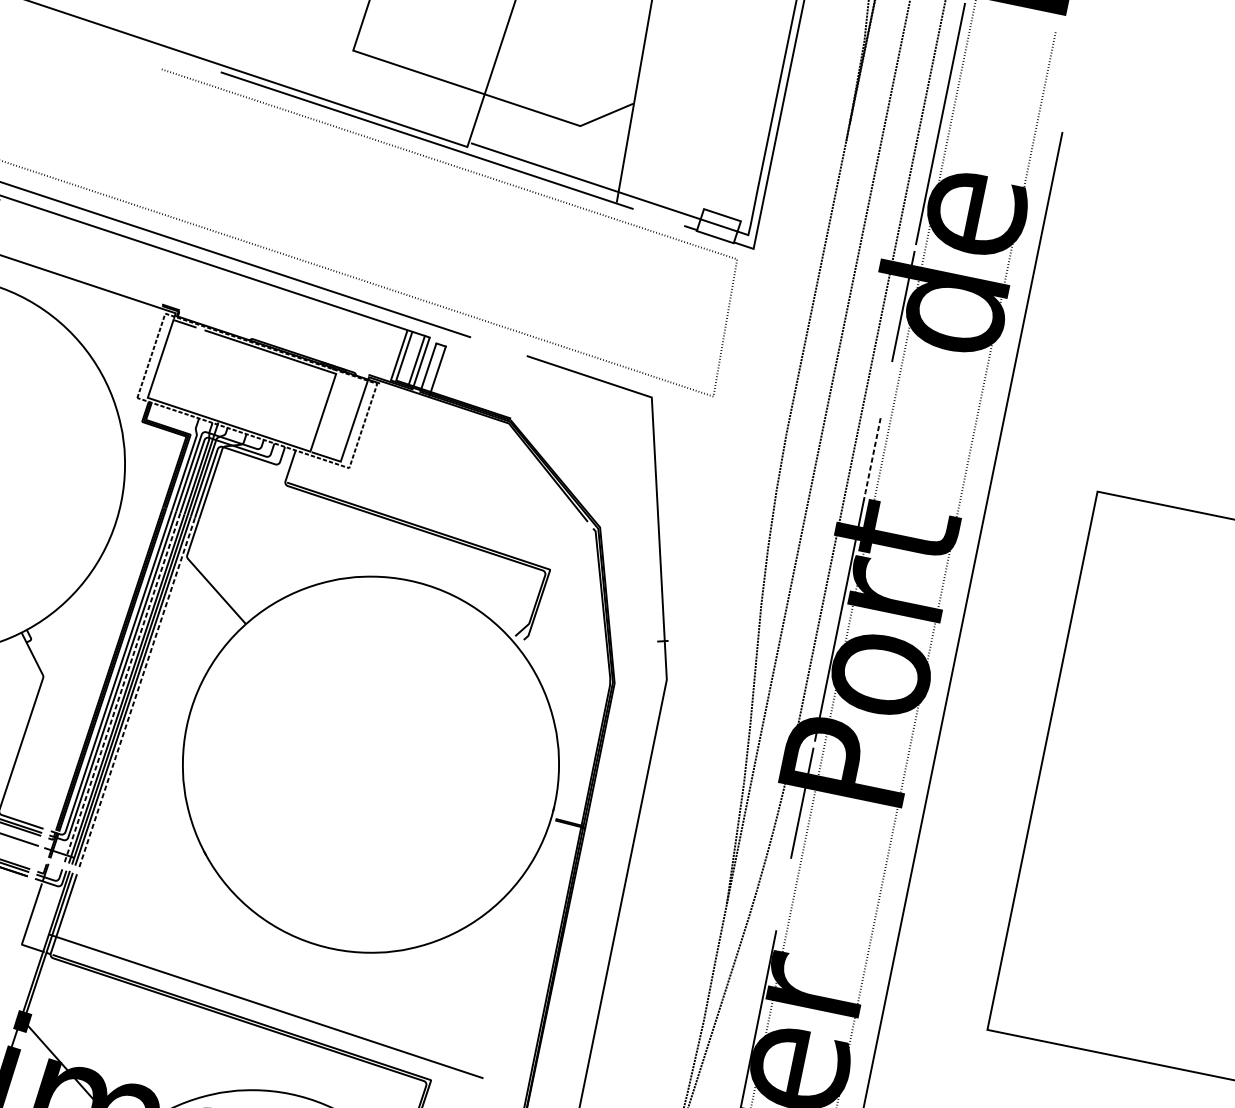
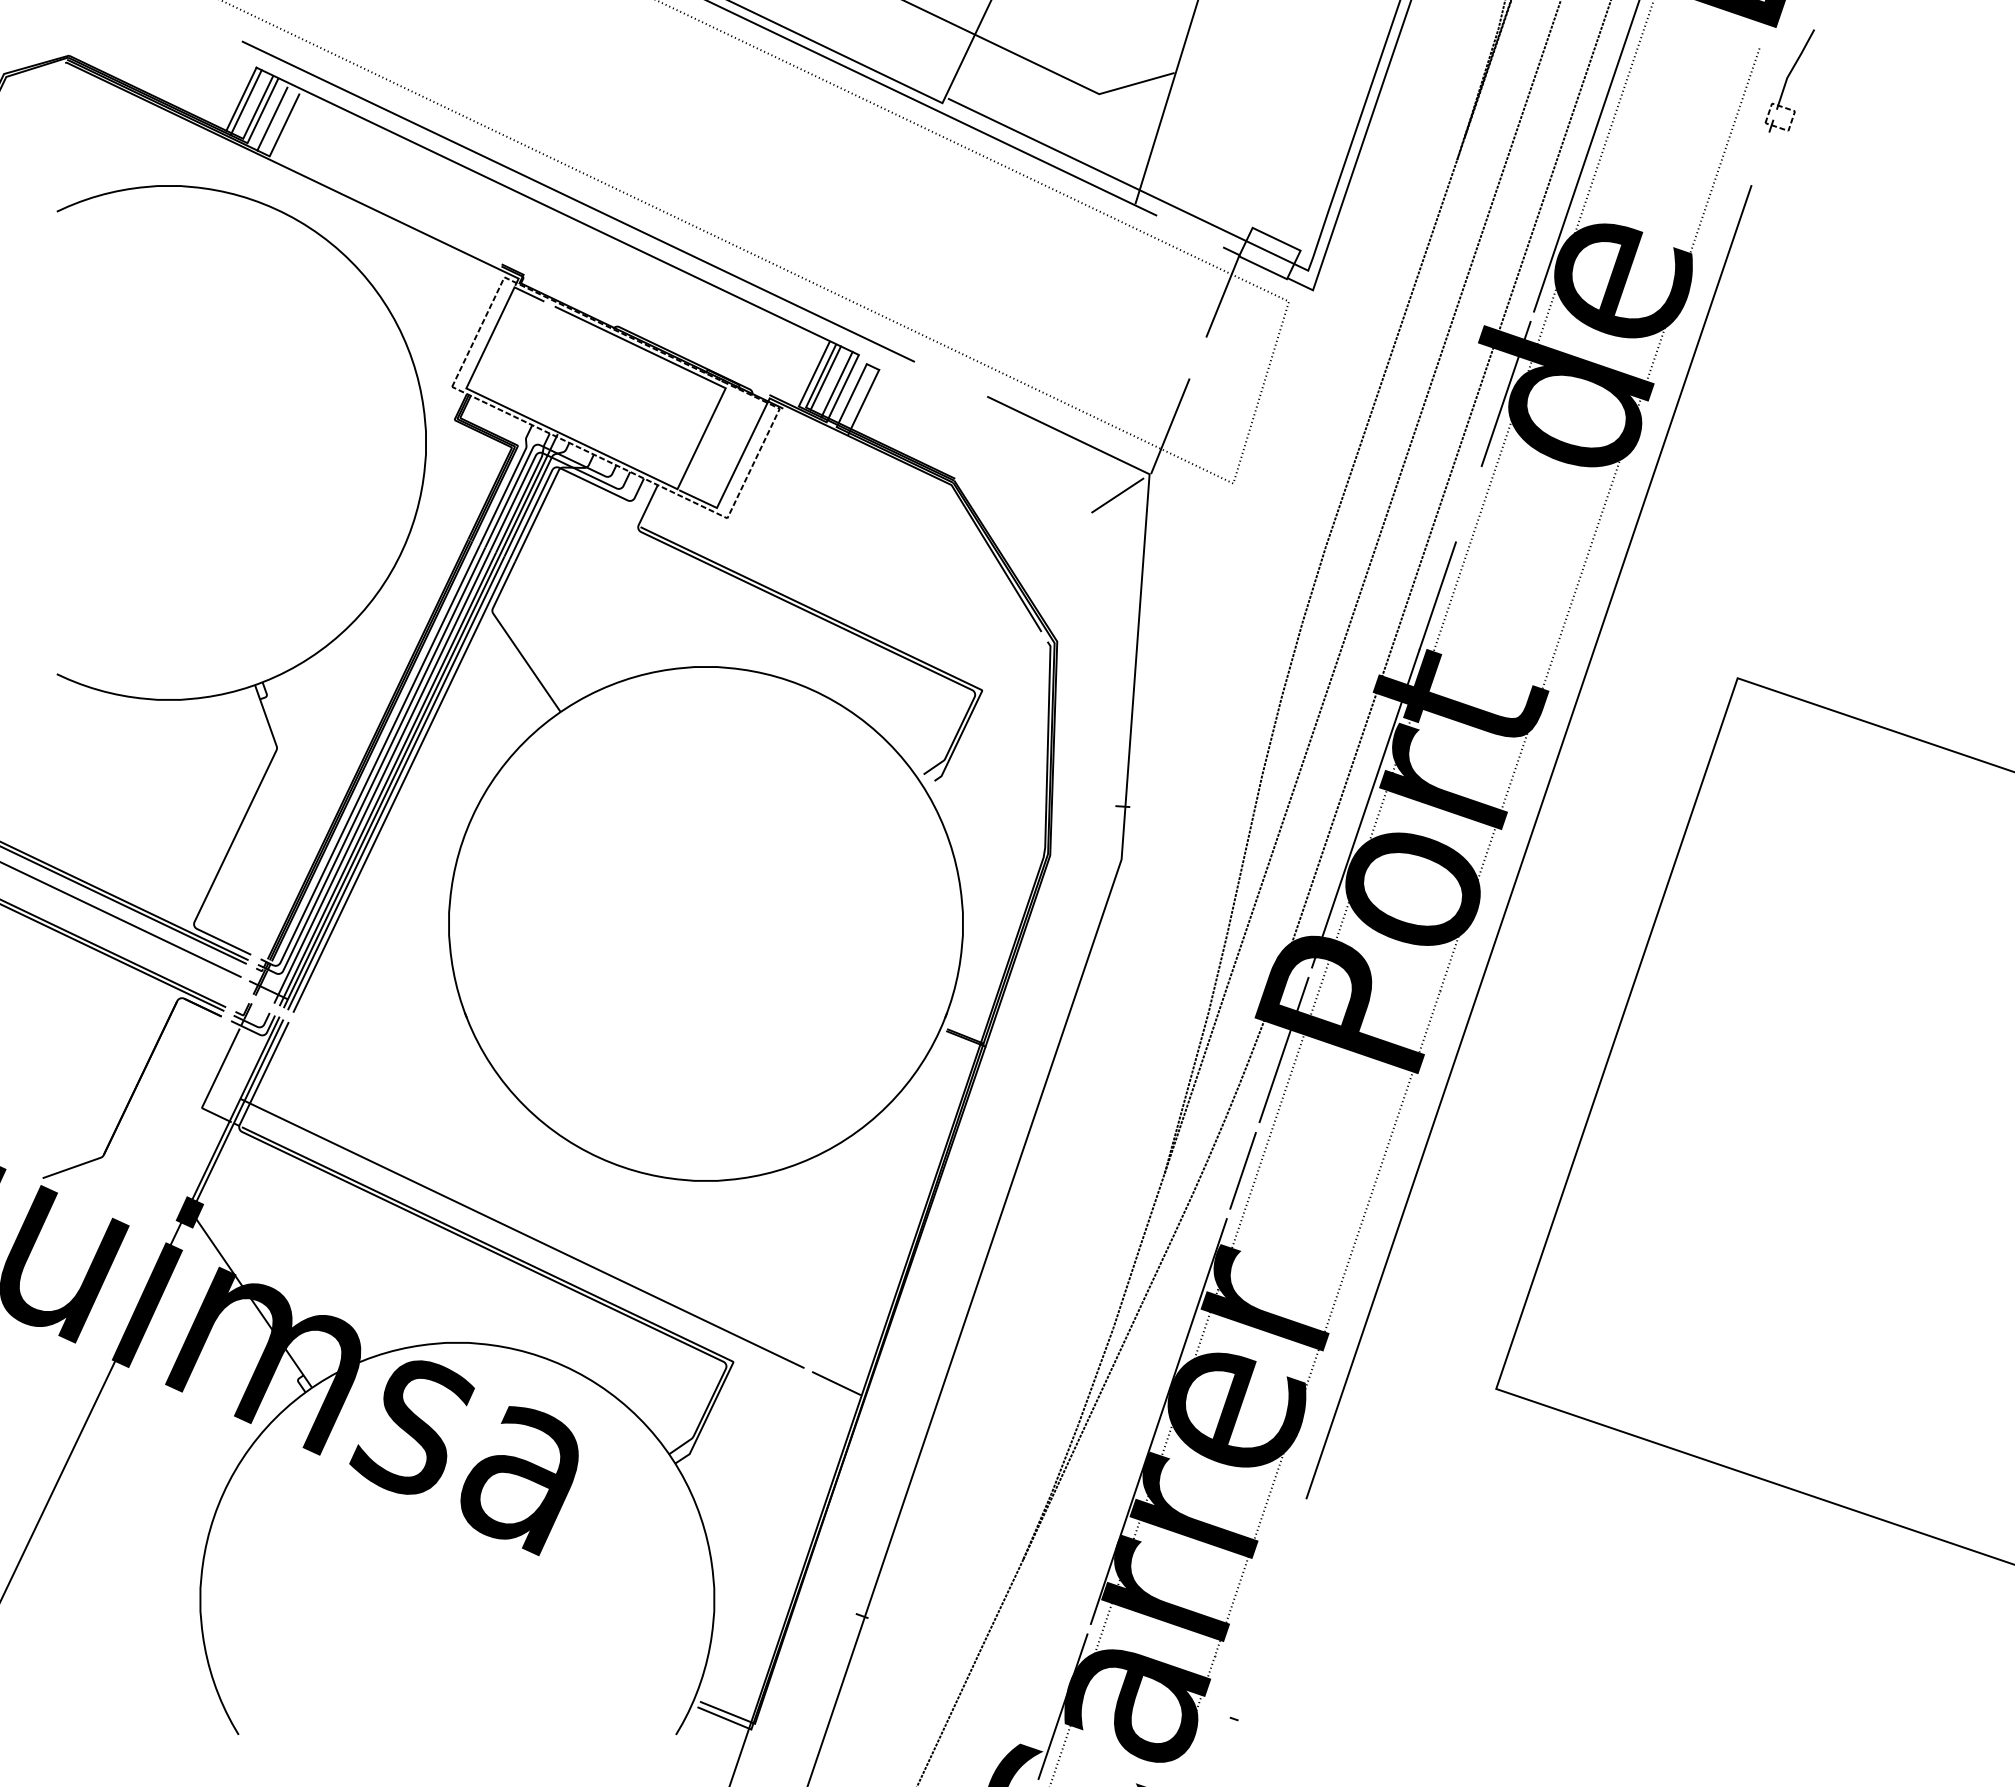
part: (1080, 52) -> (1789, 80), added
line: (688, 261) -> (1222, 296), added
line: (407, 356) -> (825, 377), added
line: (662, 360) -> (1170, 426), added
line: (630, 415) -> (1117, 495), added
line: (872, 460) -> (1437, 597), dashed -> solid
line: (122, 687) -> (382, 776), dashed -> solid
line: (137, 692) -> (401, 785), dashed -> solid
line: (783, 894) -> (1242, 1170), added
line: (507, 1086) -> (836, 1383), added

